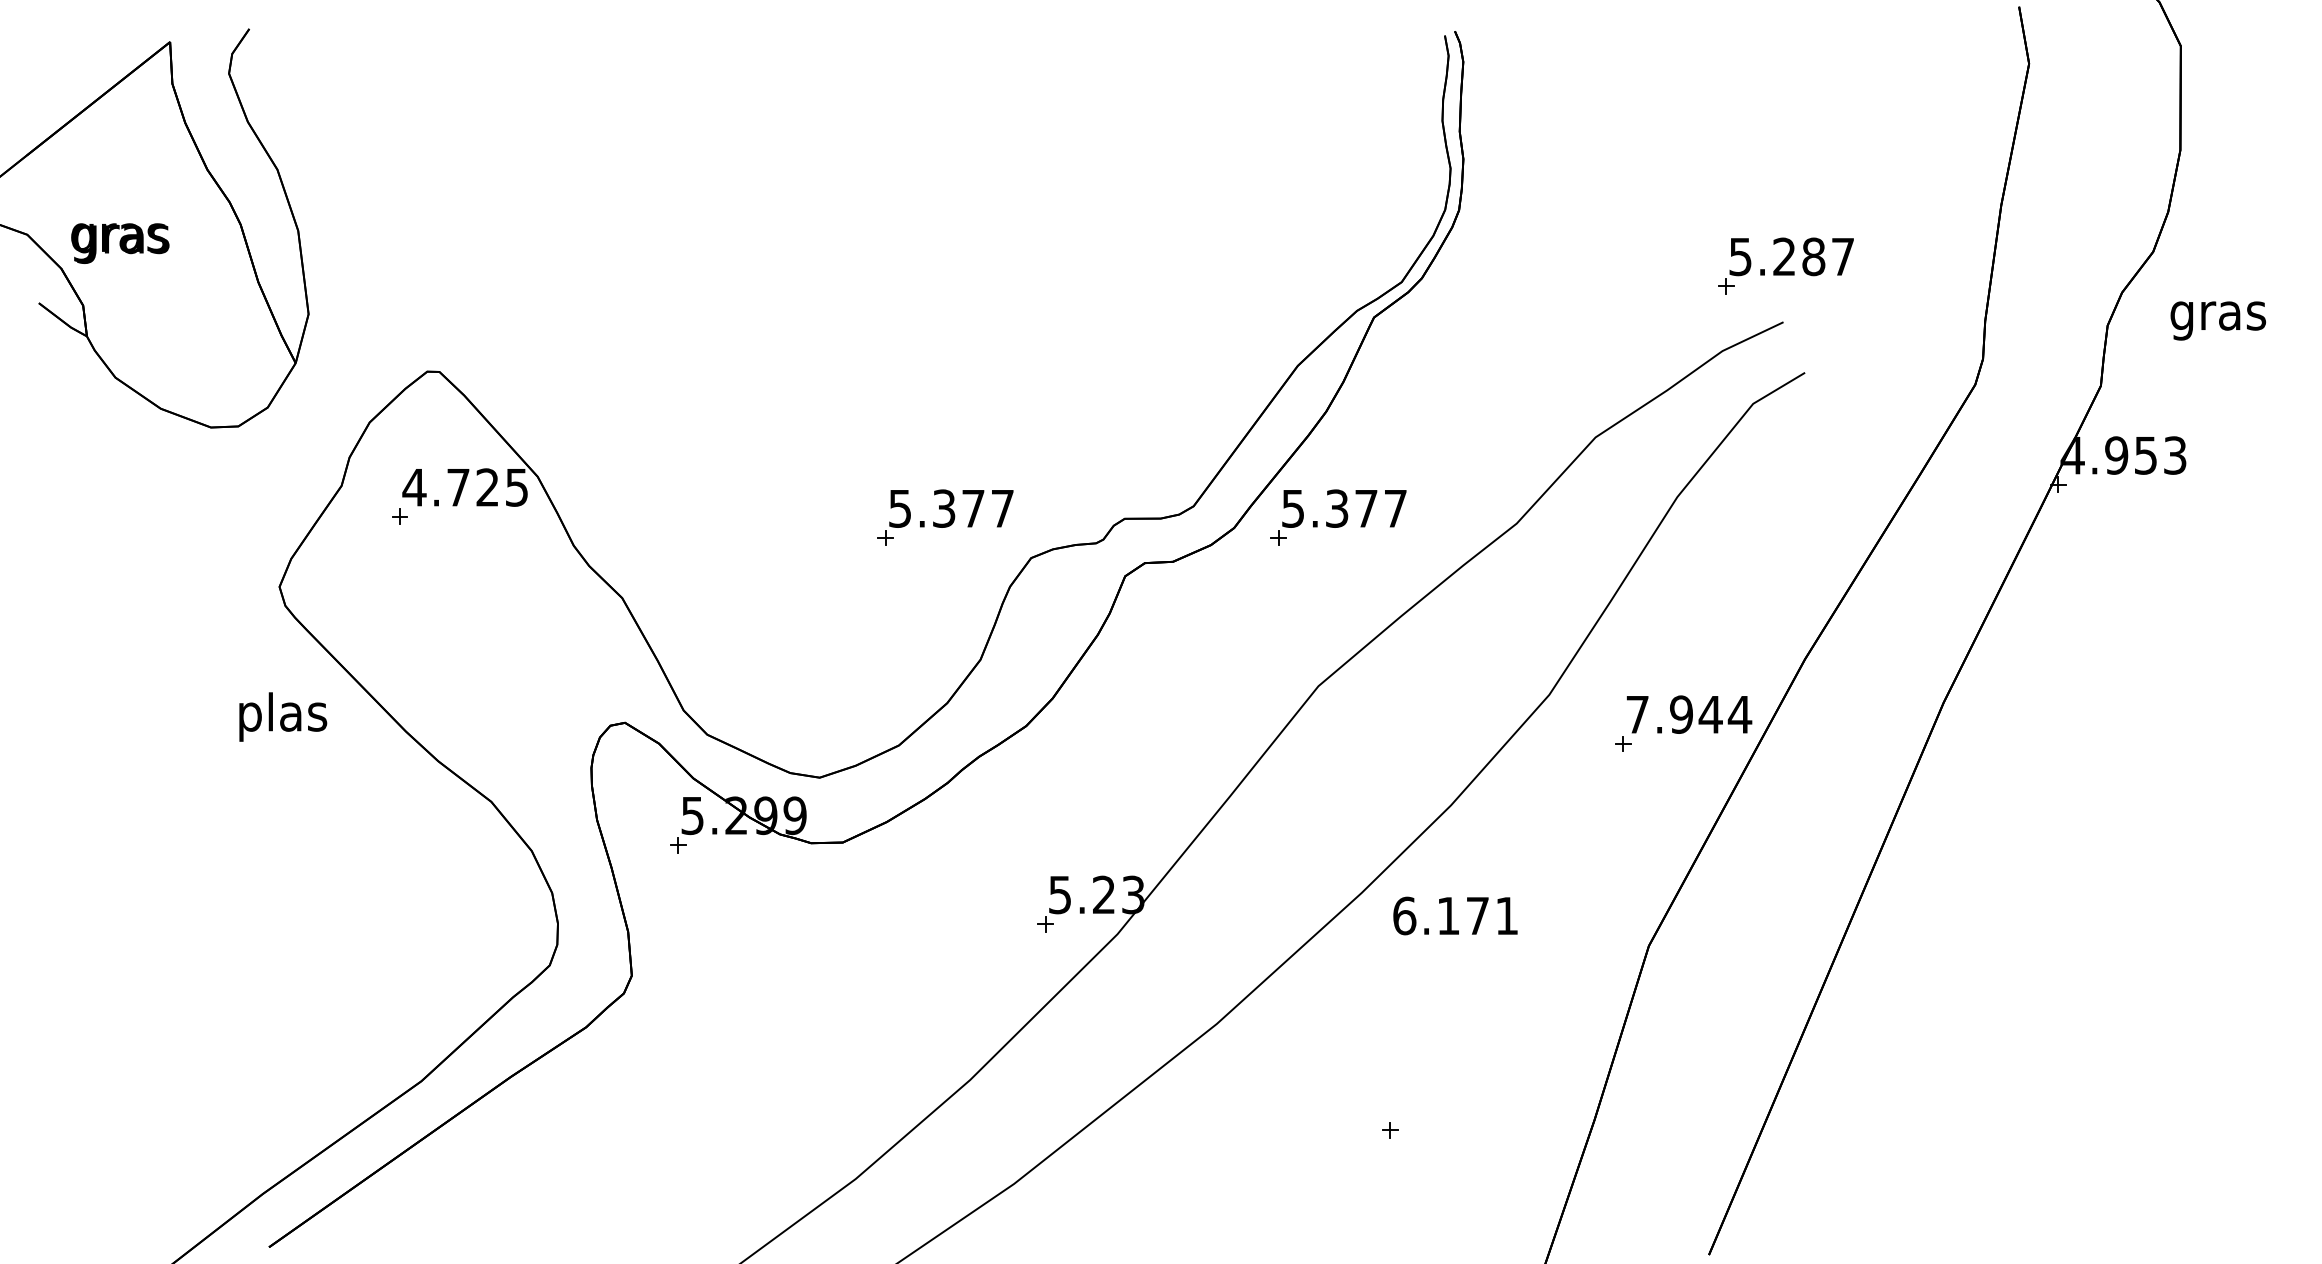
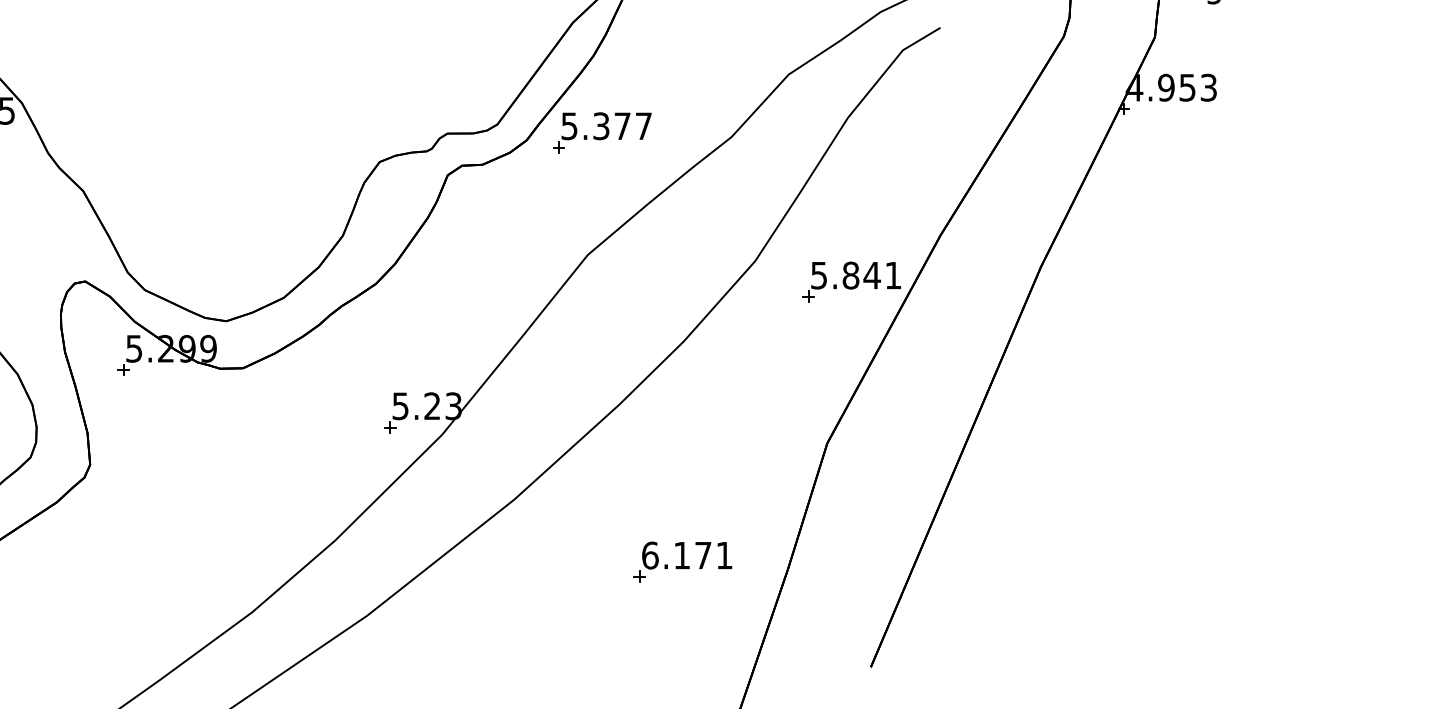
part: (945, 517) -> (317, 132), removed
text: (1689, 714) -> (856, 275), 7.944 -> 5.841
text: (1455, 915) -> (687, 555), moved

